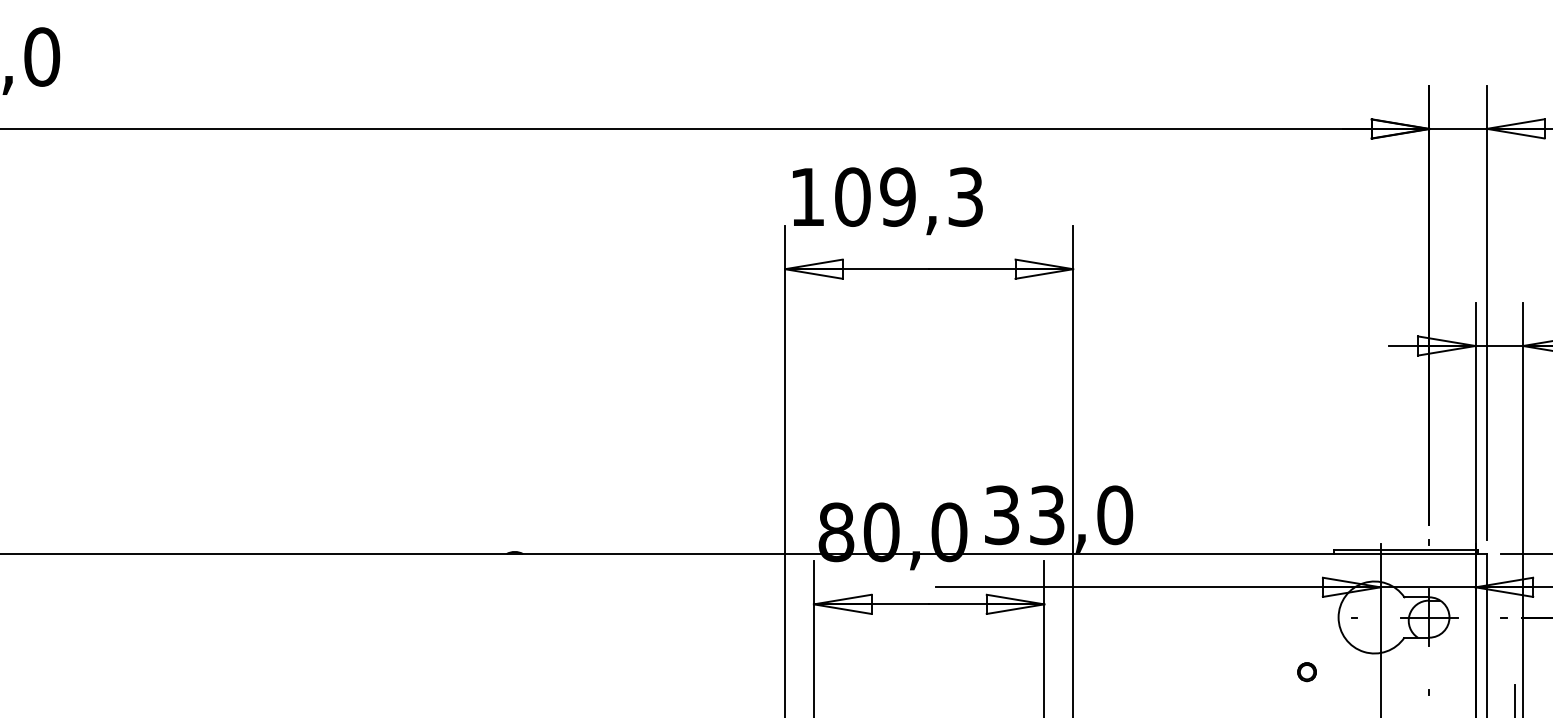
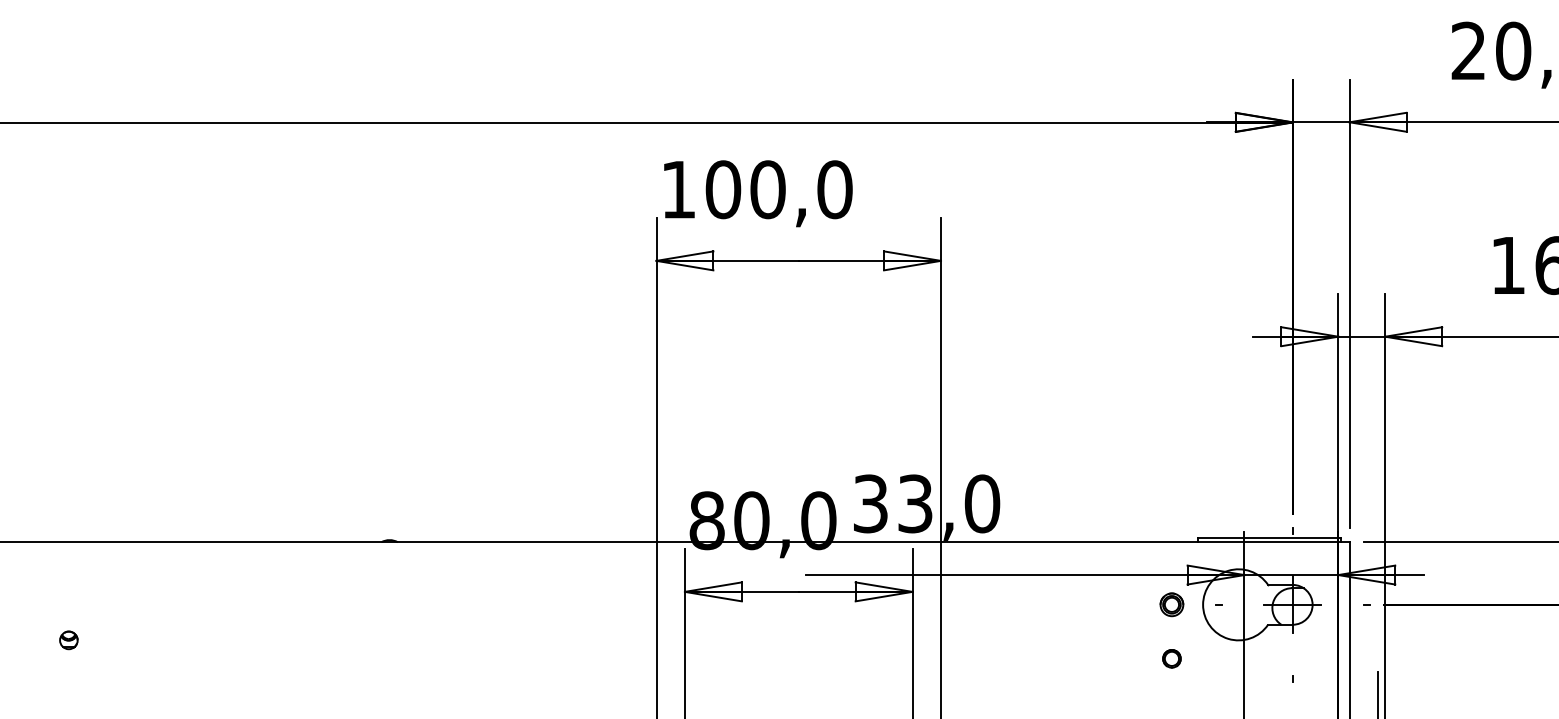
text: (931, 196) -> (801, 189), 109,3 -> 100,0
part: (1306, 617) -> (1171, 604), added
part: (189, 653) -> (68, 640), added

